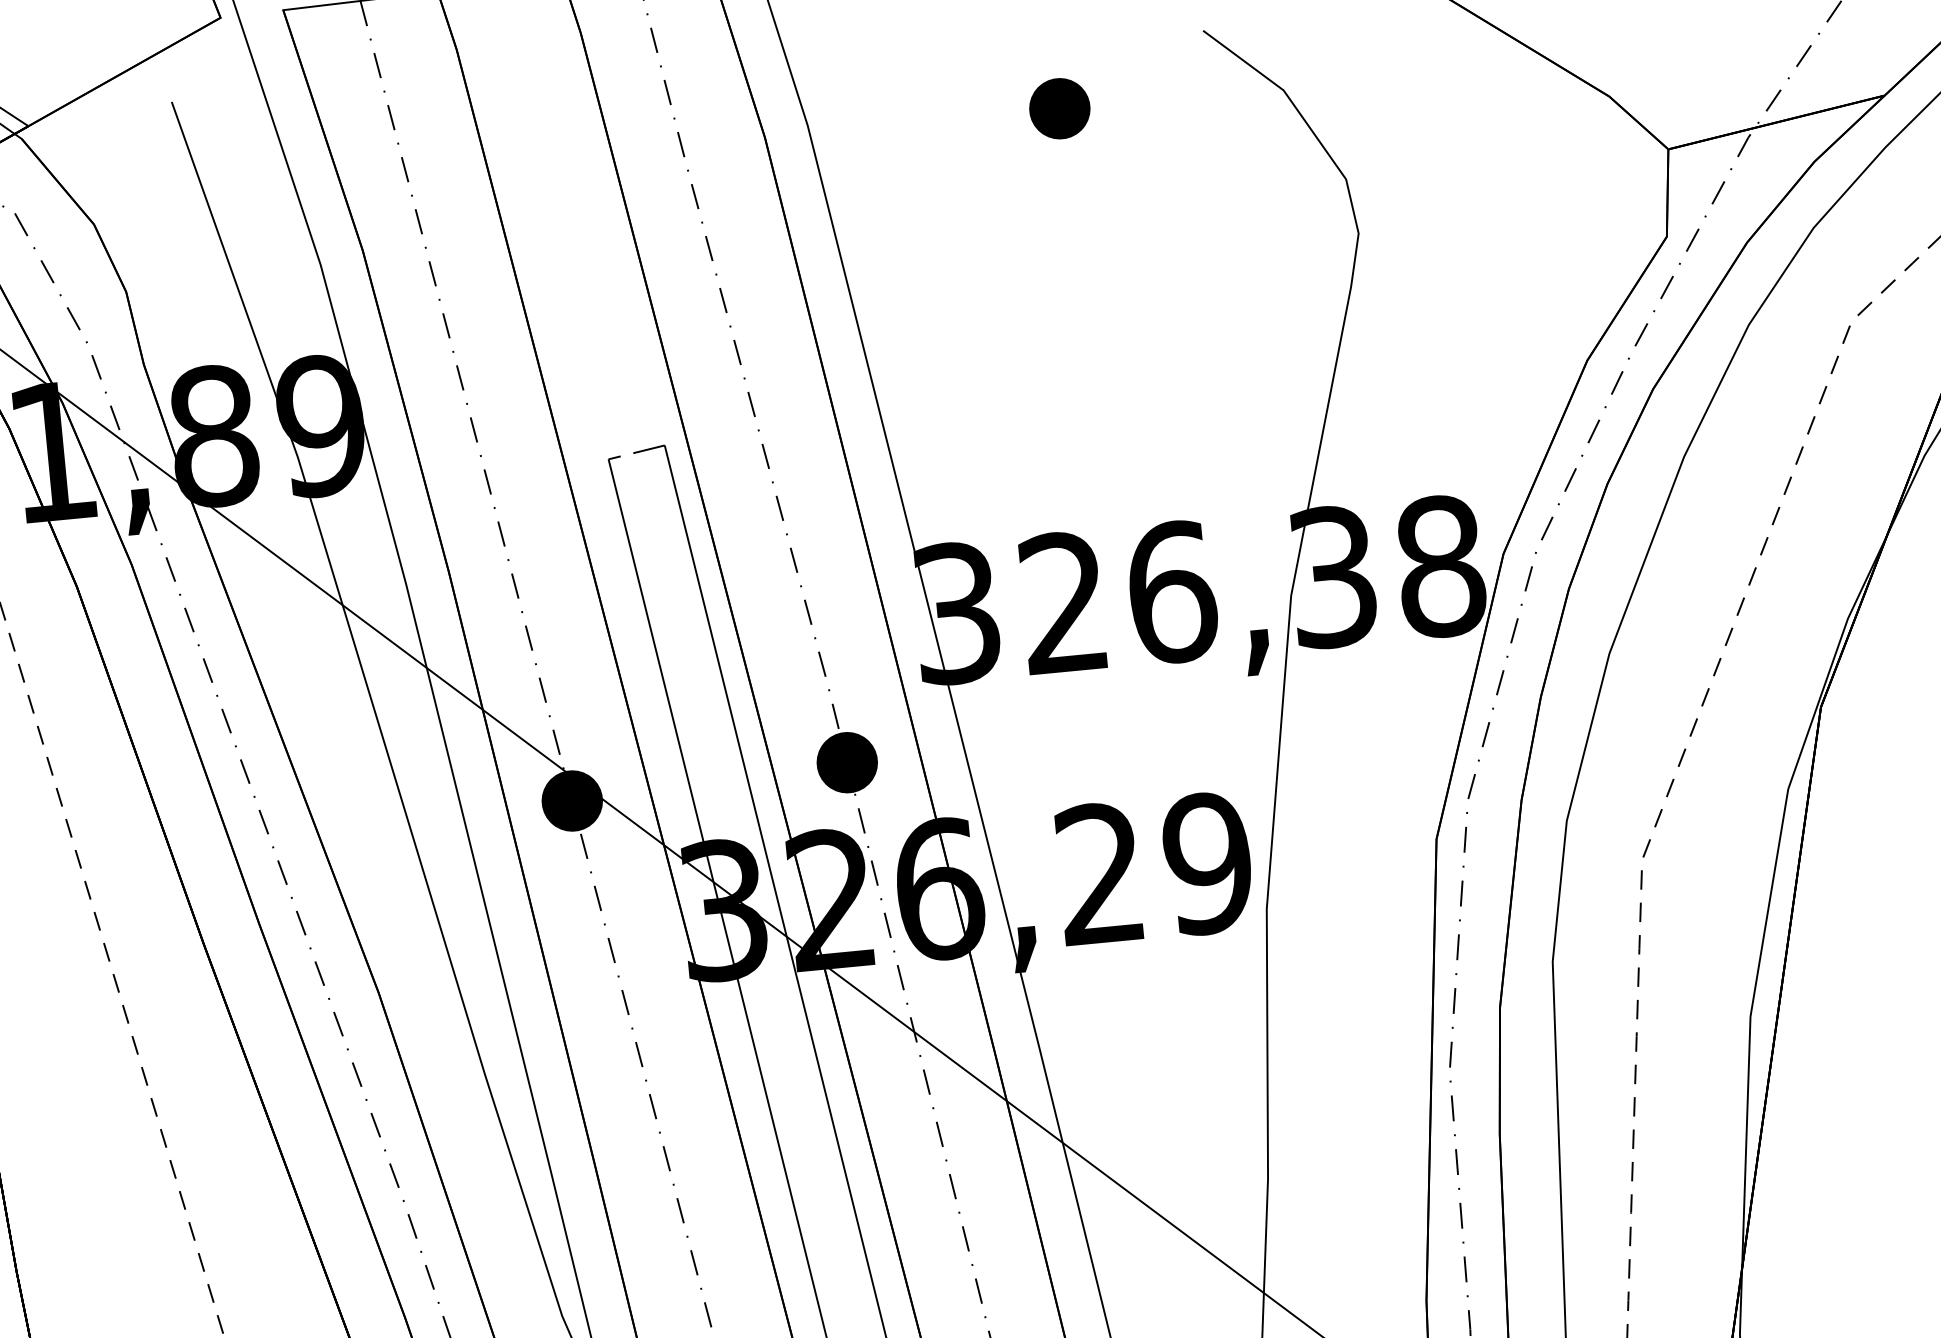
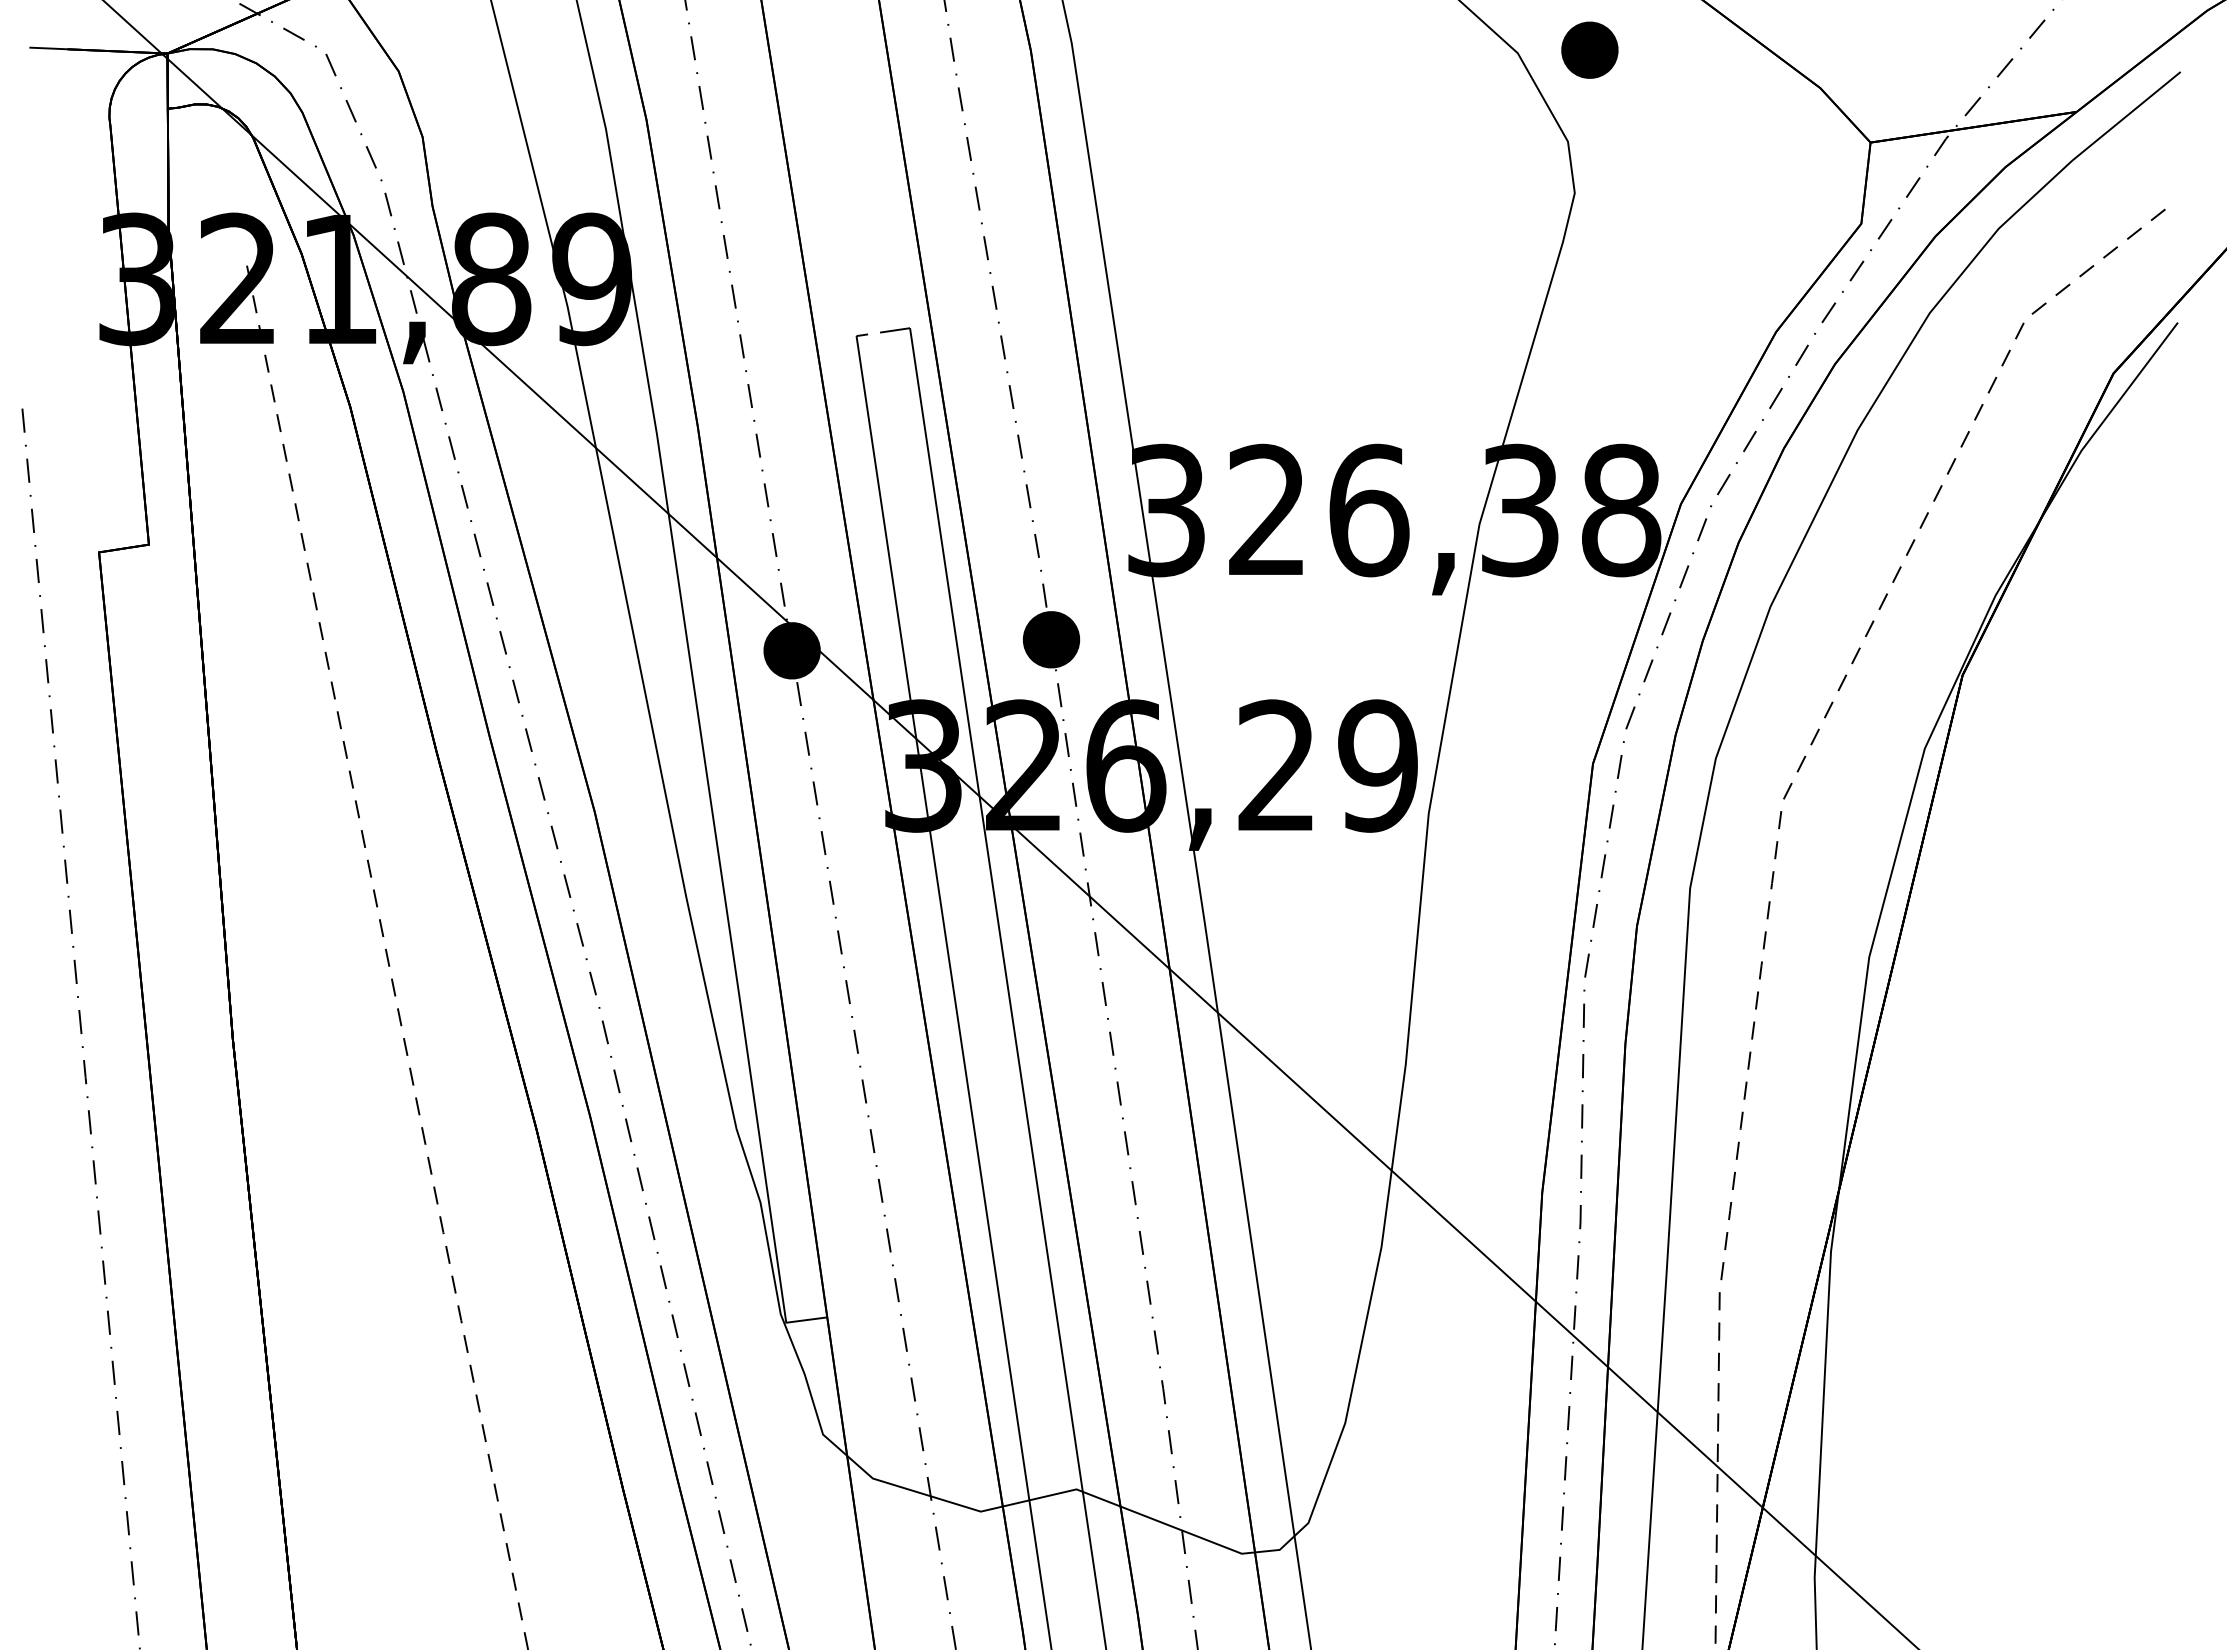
part: (1059, 107) -> (1589, 49), moved

